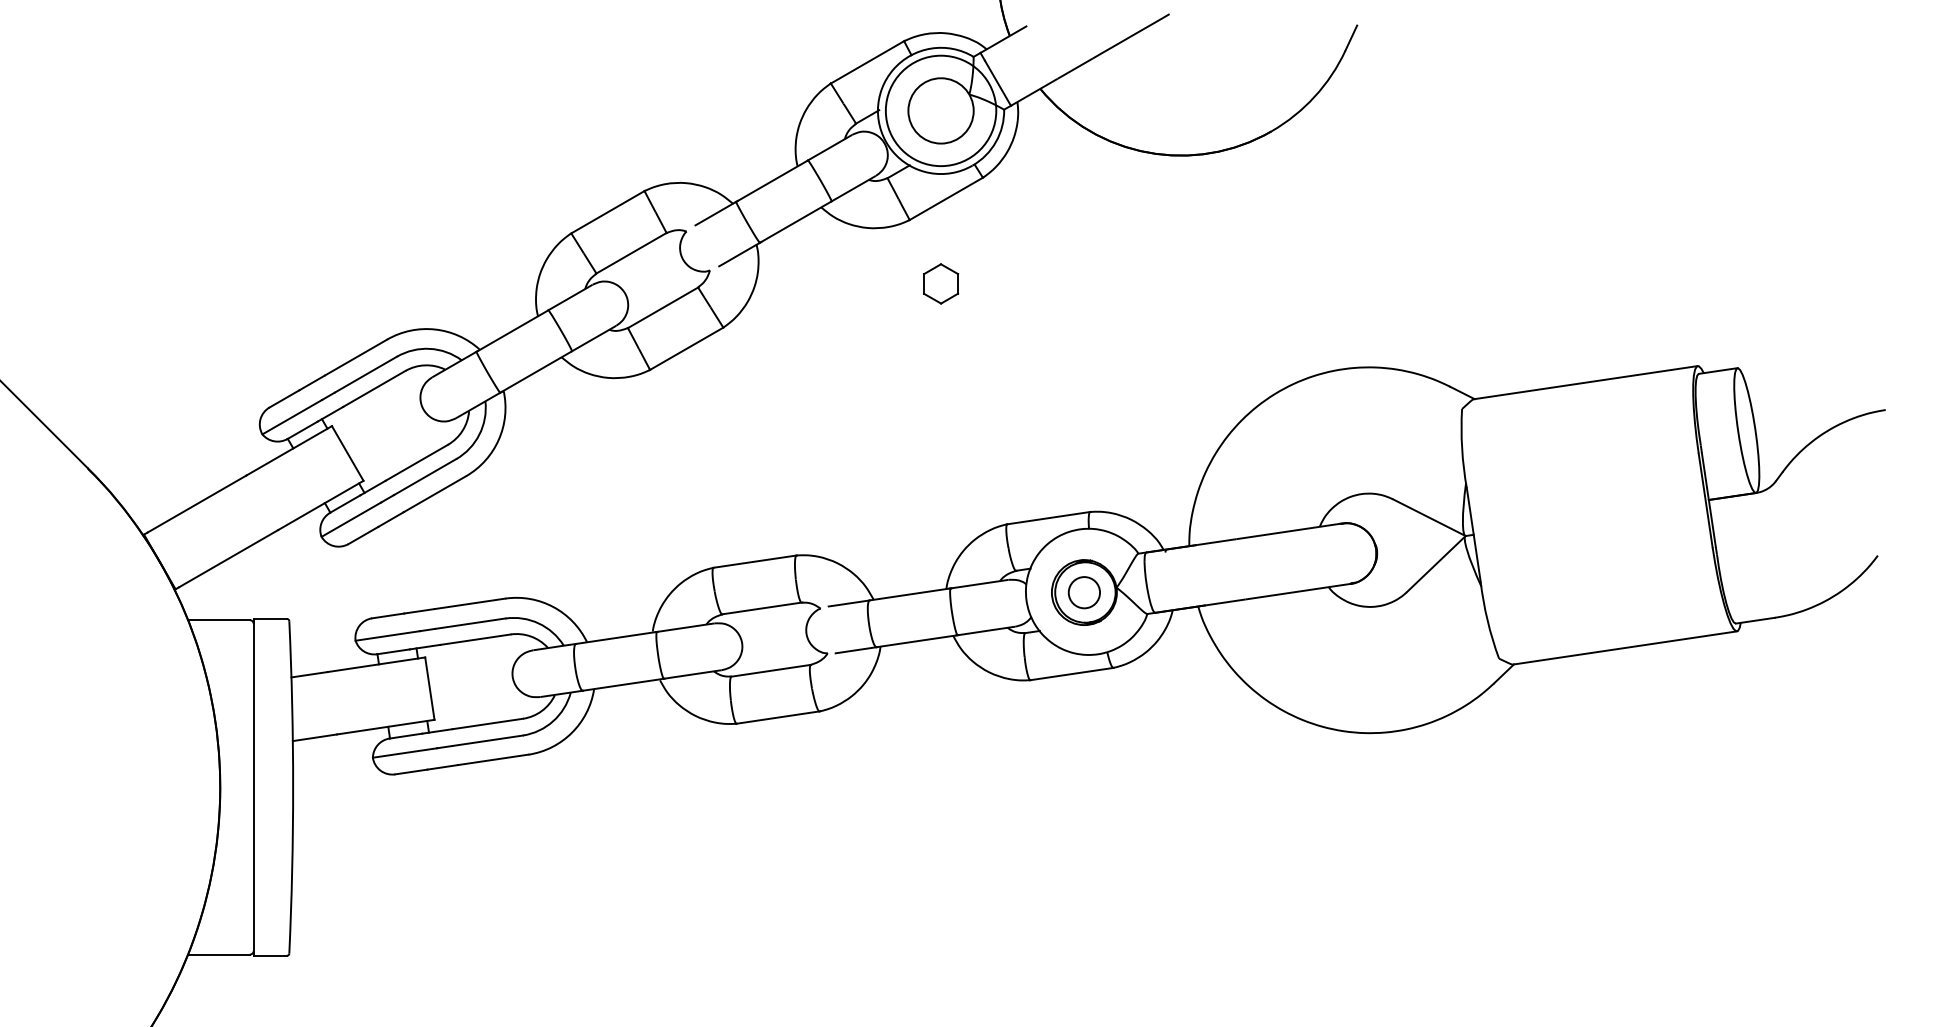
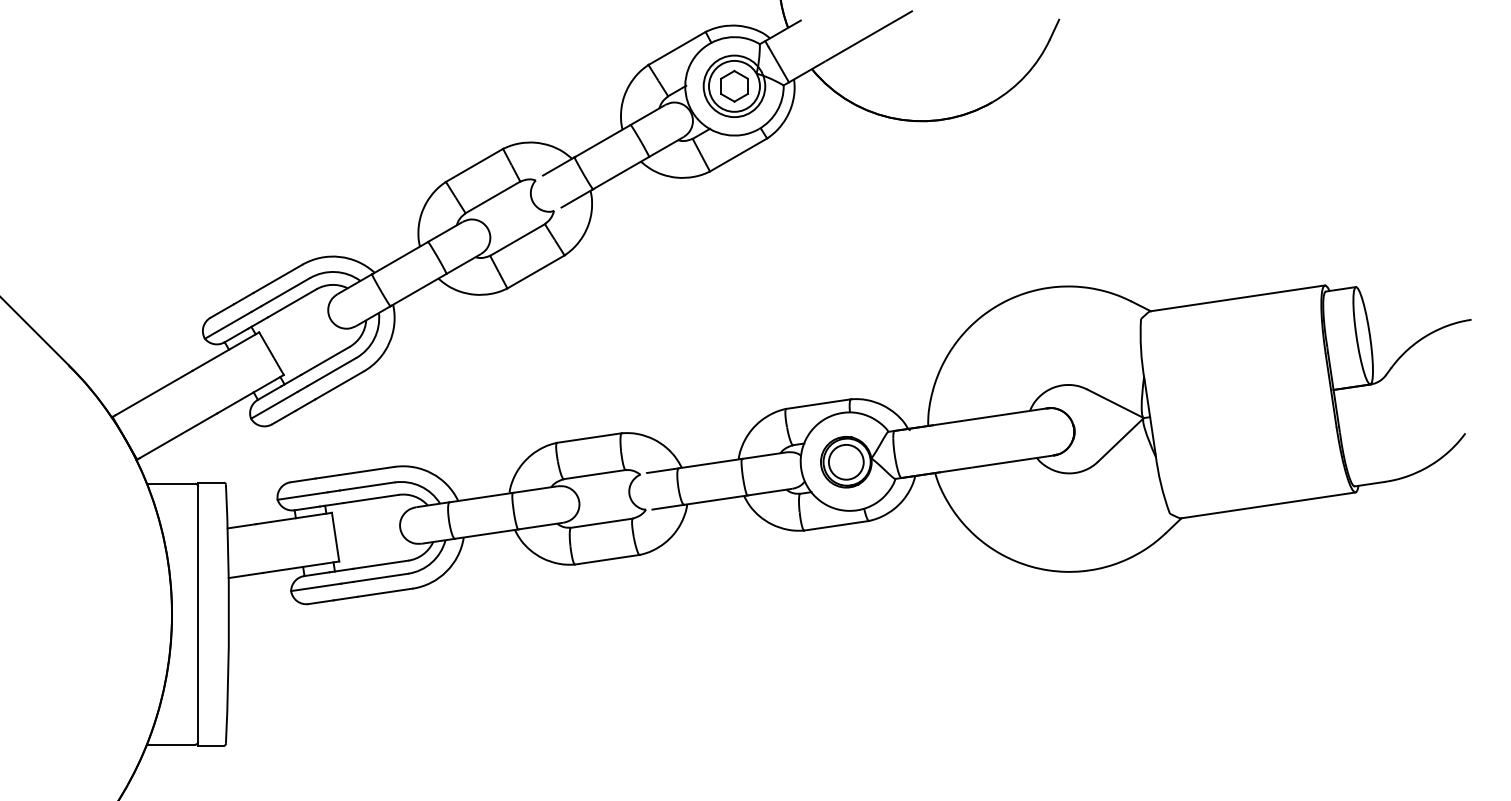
circle: (940, 110) -> (734, 86), size x0.71
part: (941, 283) -> (734, 86), moved
circle: (1084, 592) -> (846, 462), size x1.43

